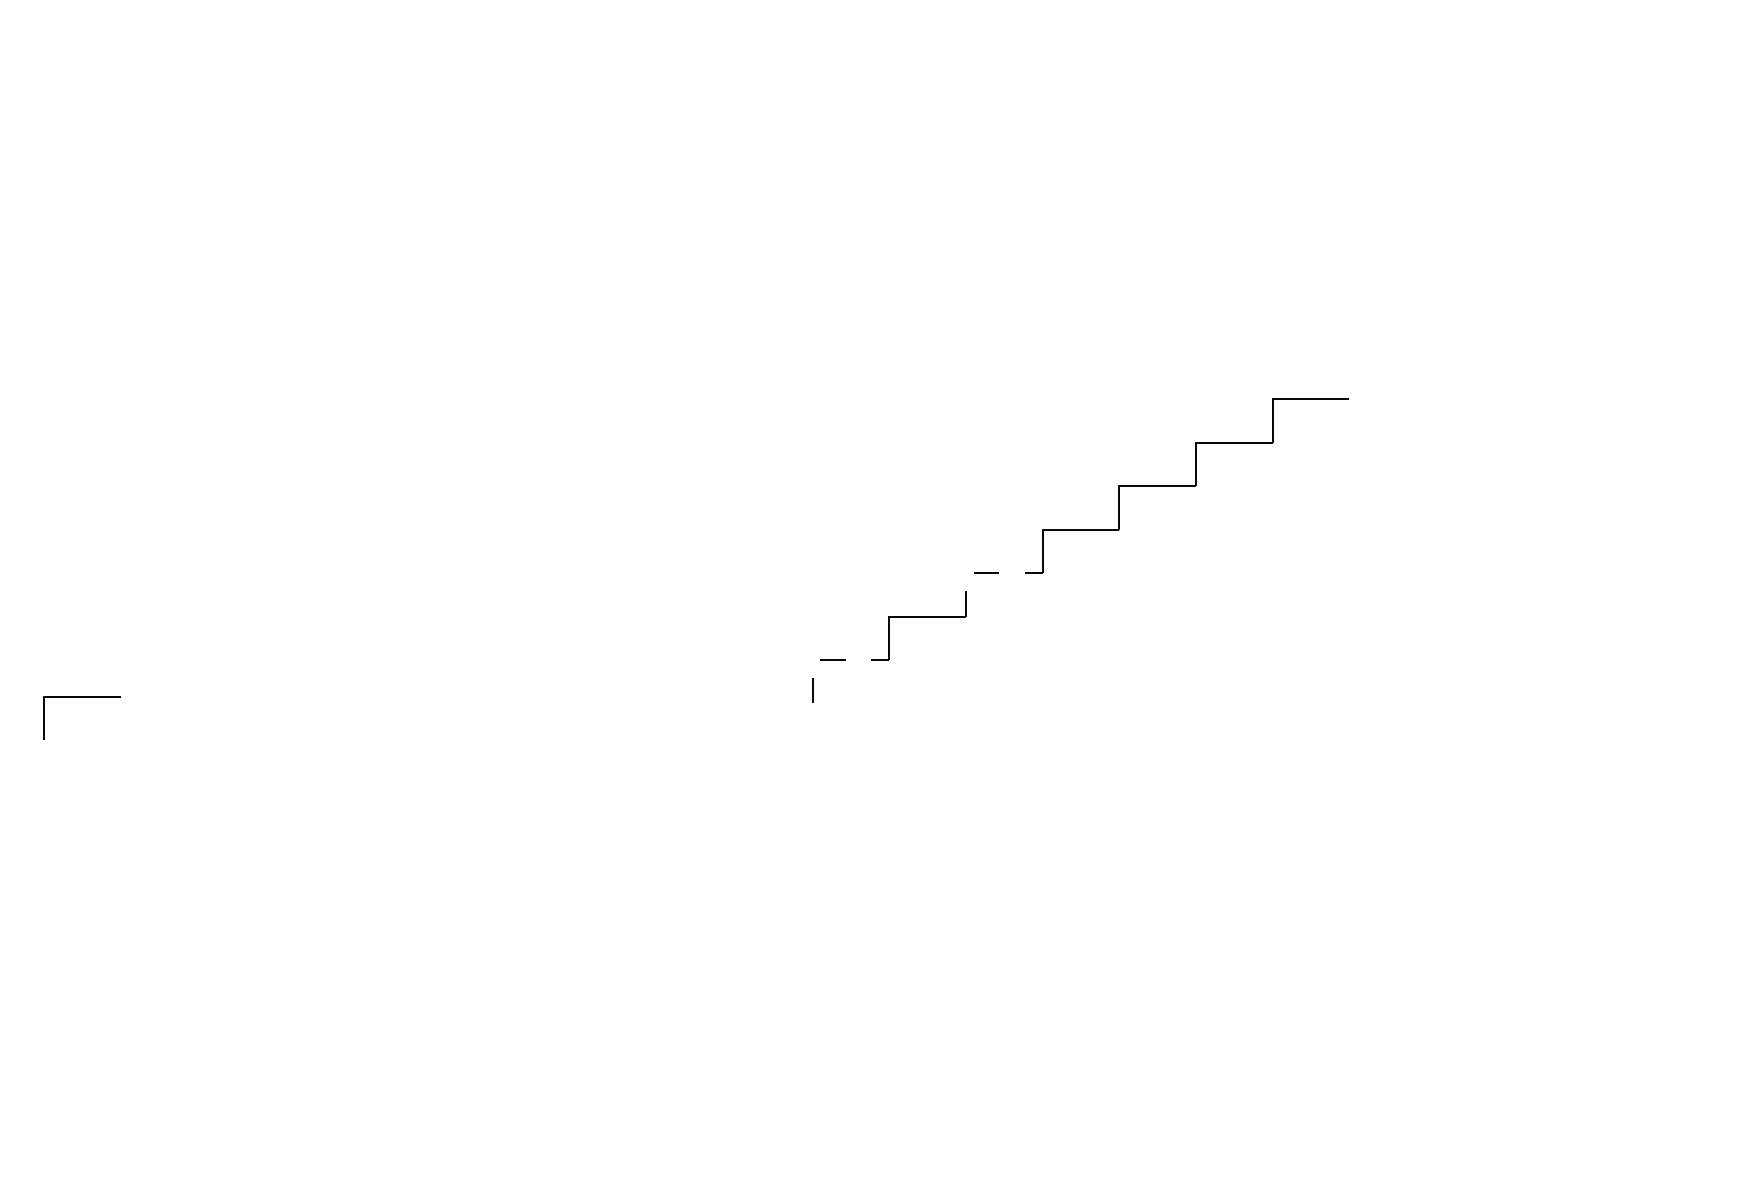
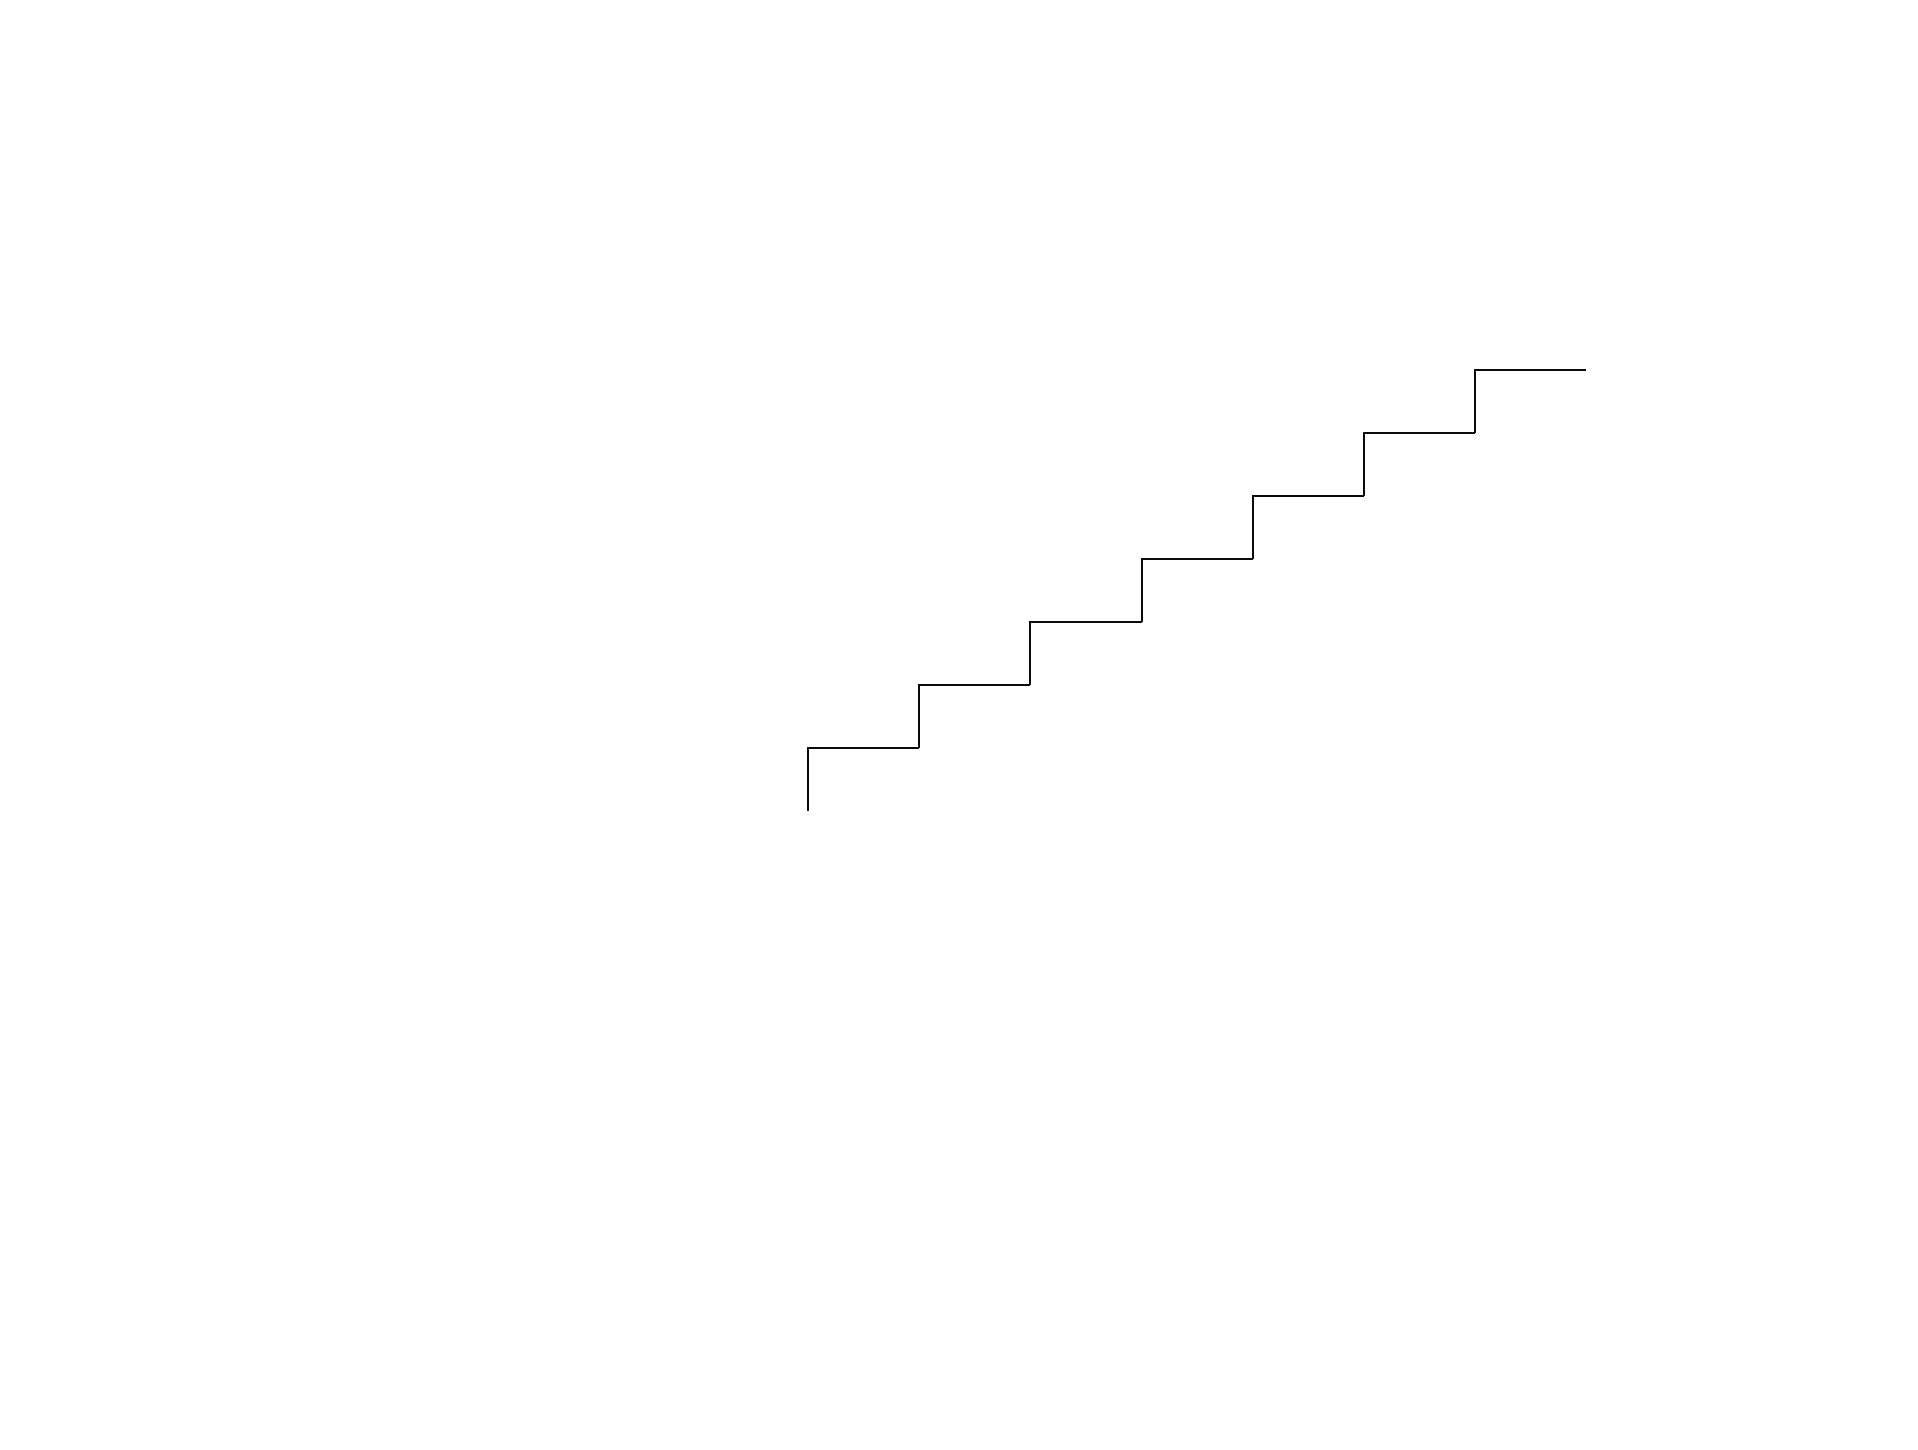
line: (981, 573) -> (1052, 622), dashed -> solid
line: (828, 660) -> (831, 748), dashed -> solid

